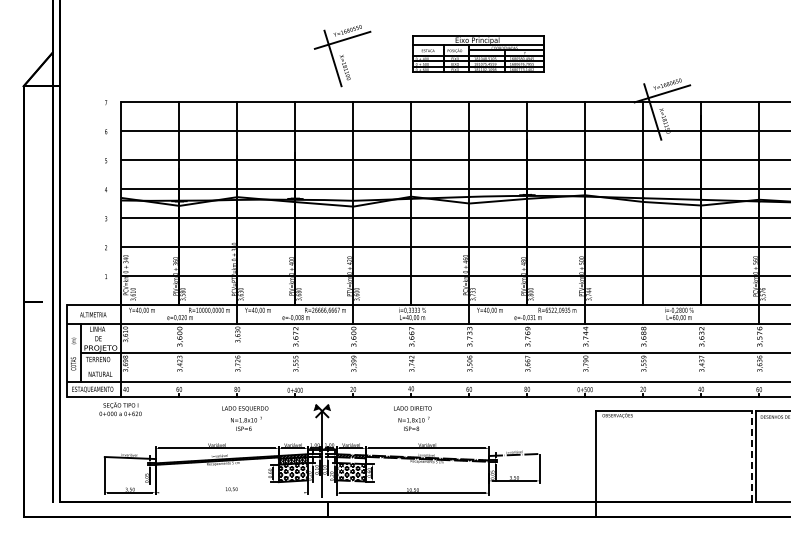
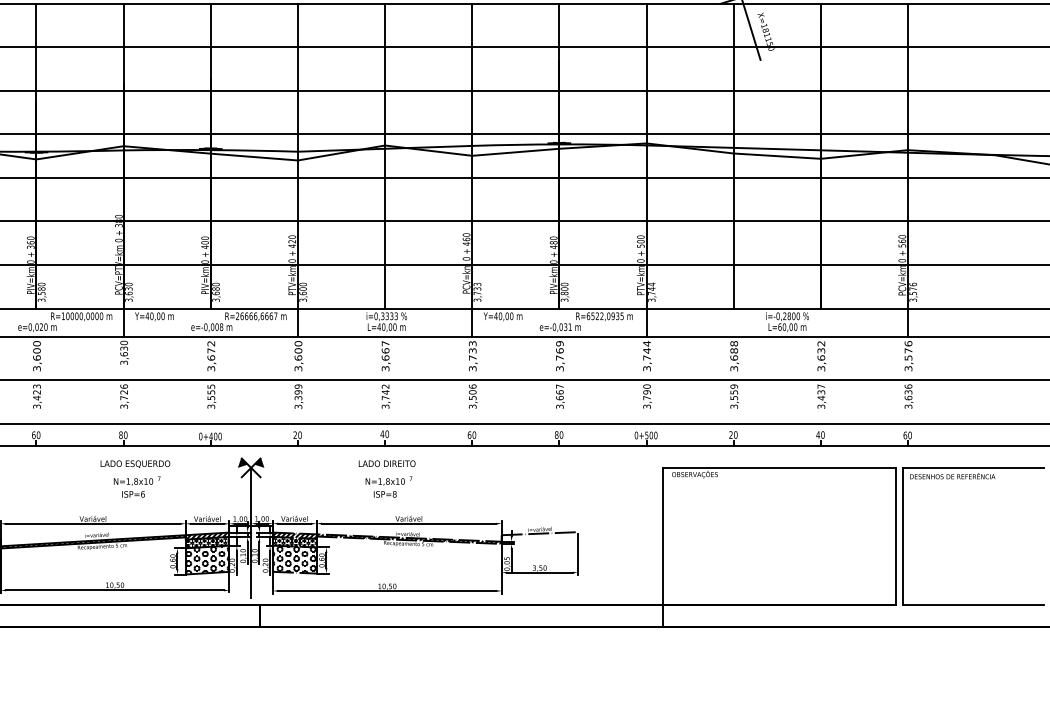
line: (751, 456) -> (896, 535), dashed -> solid
hatch: (351, 460) -> (295, 541), added
line: (231, 492) -> (114, 590), added

